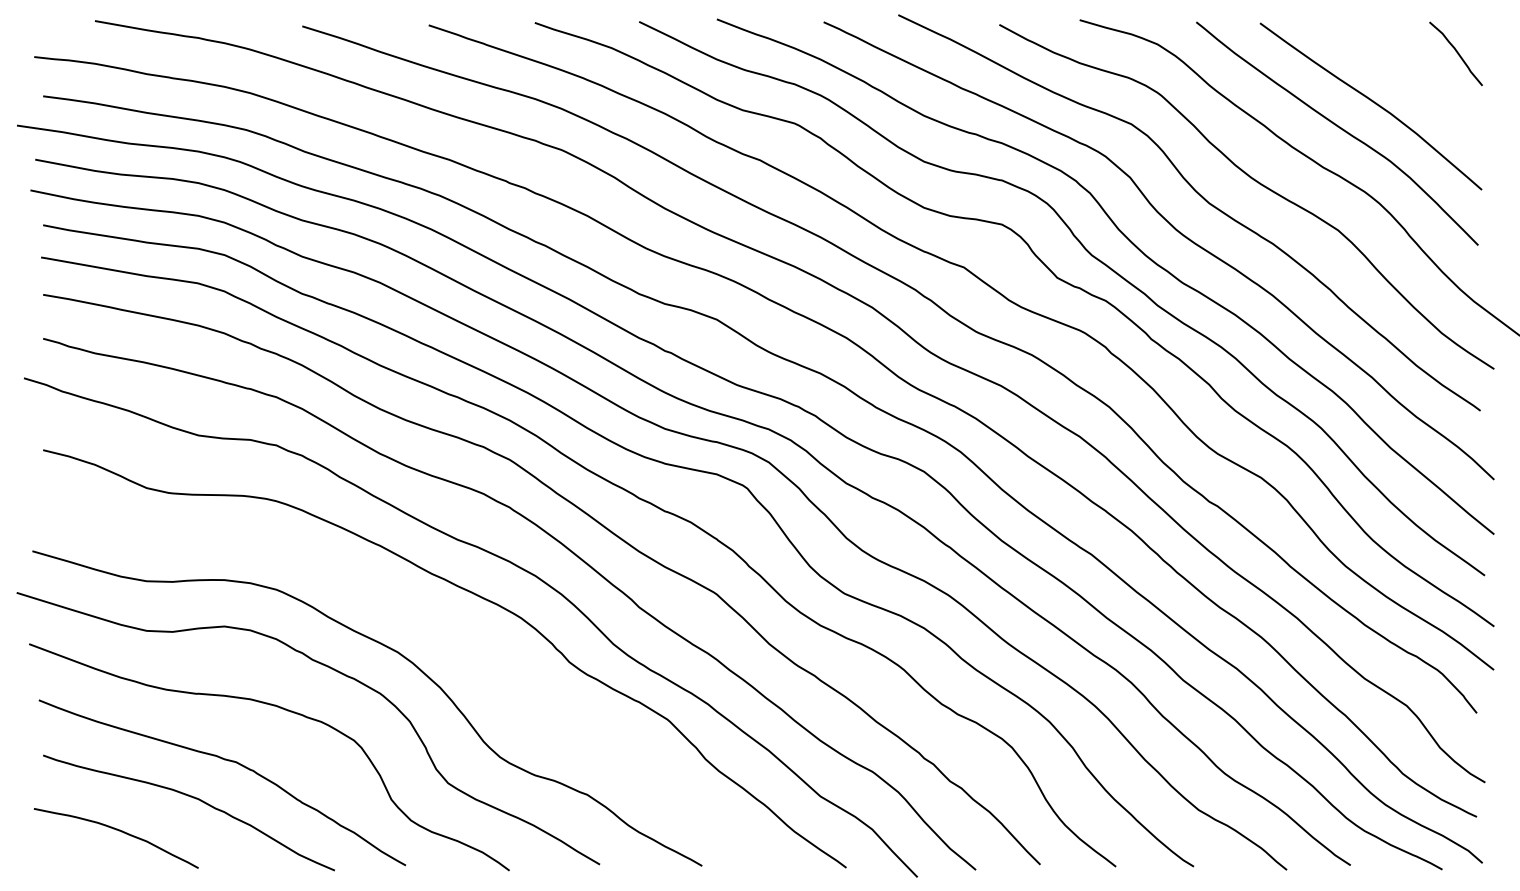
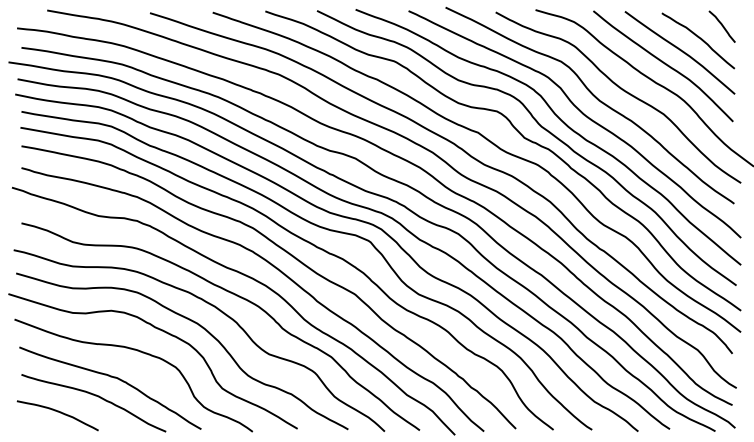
curve: (1408, 77) -> (698, 38), added
curve: (442, 627) -> (219, 311), added

